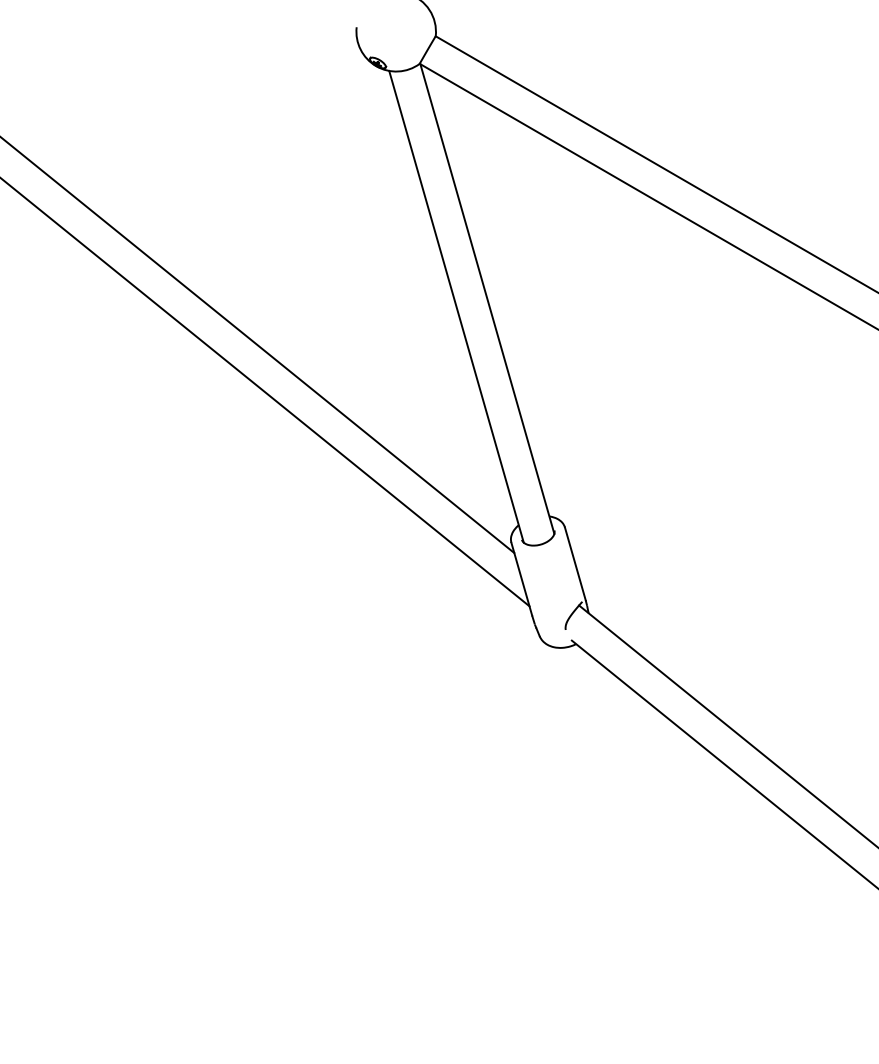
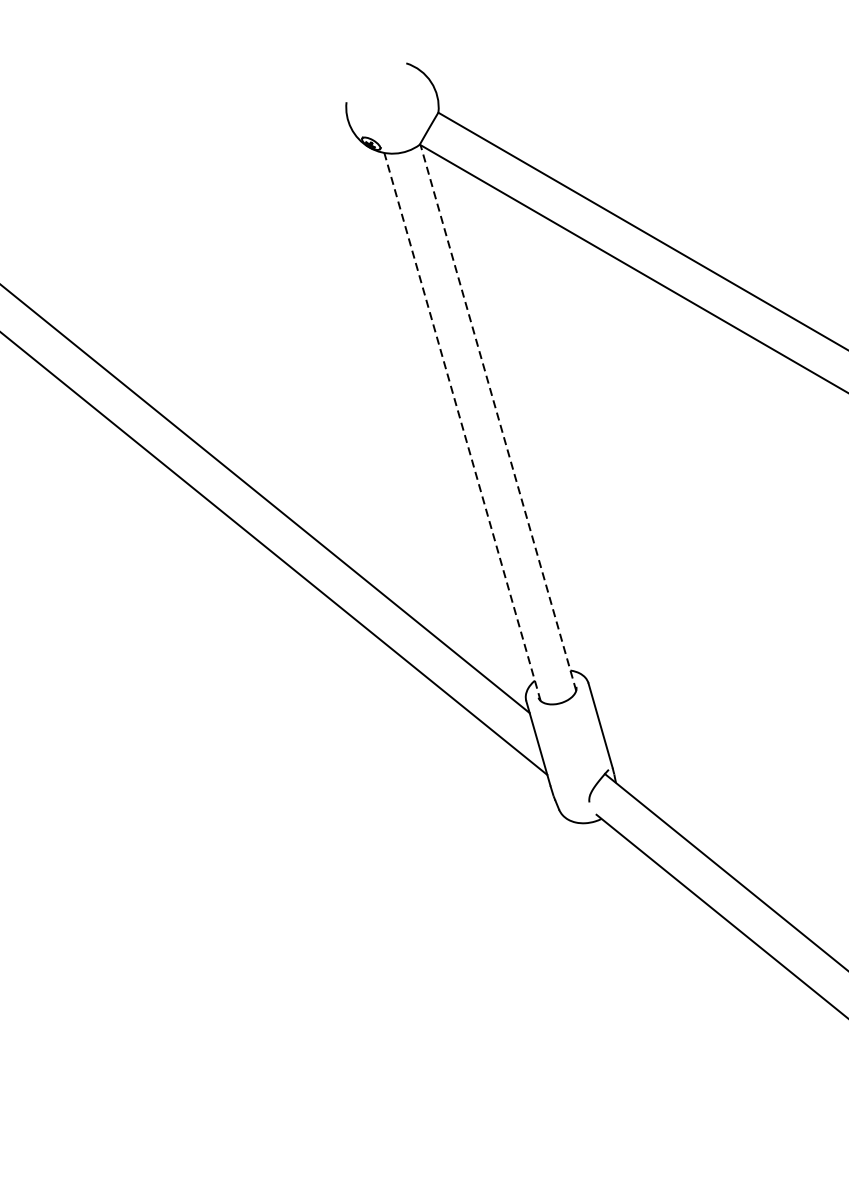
line: (487, 298) -> (498, 417), solid -> dashed
line: (456, 306) -> (462, 426), solid -> dashed

